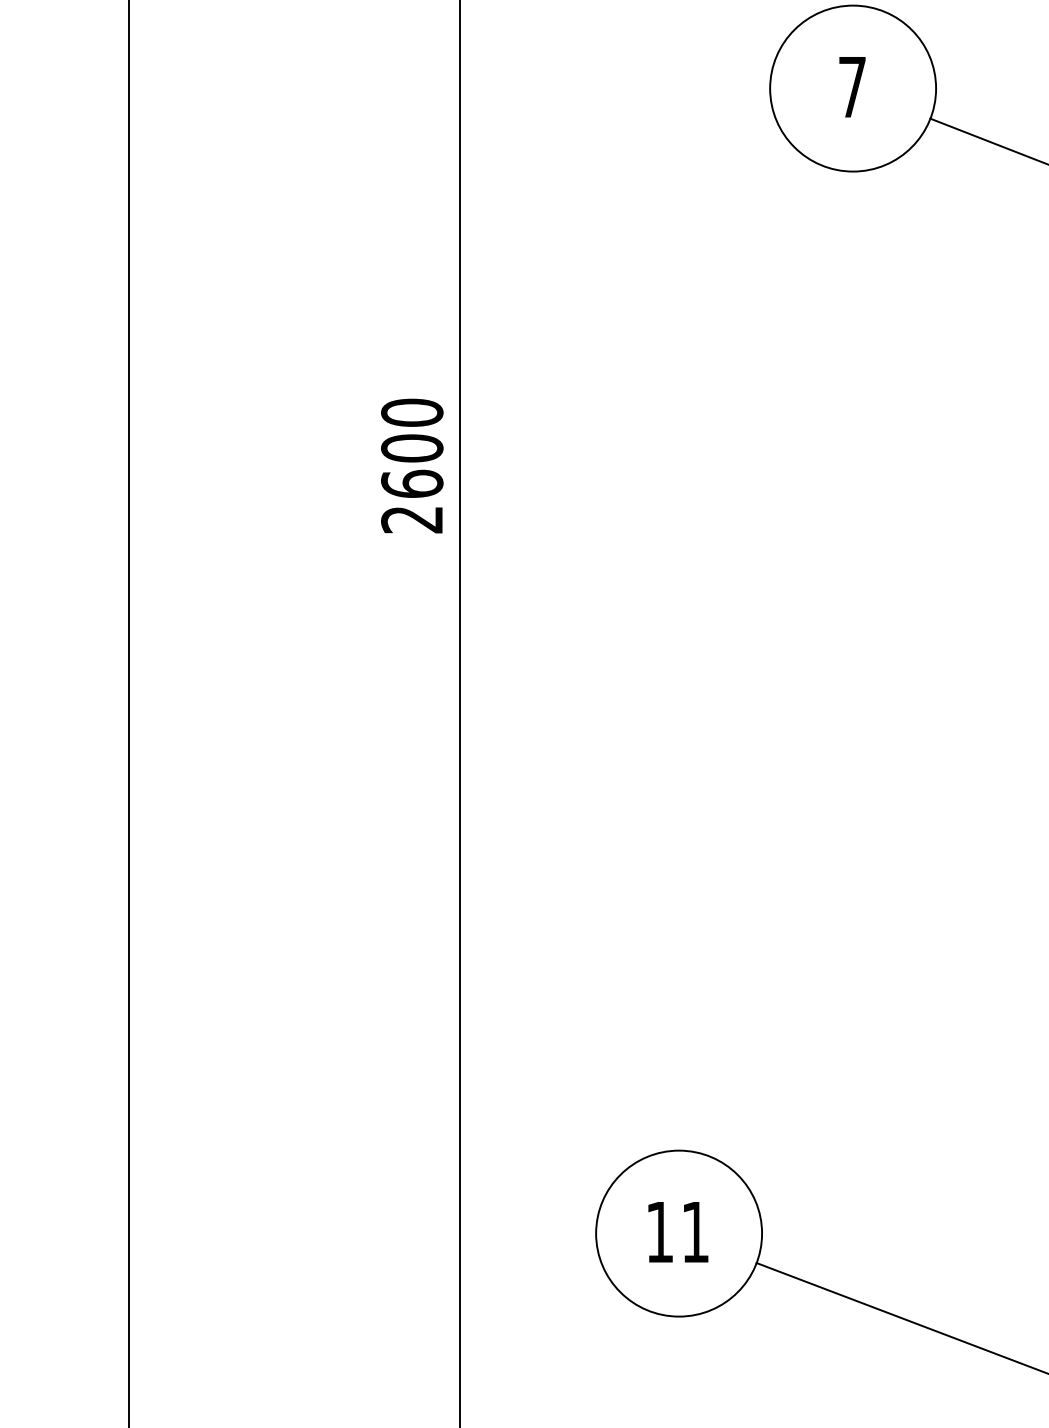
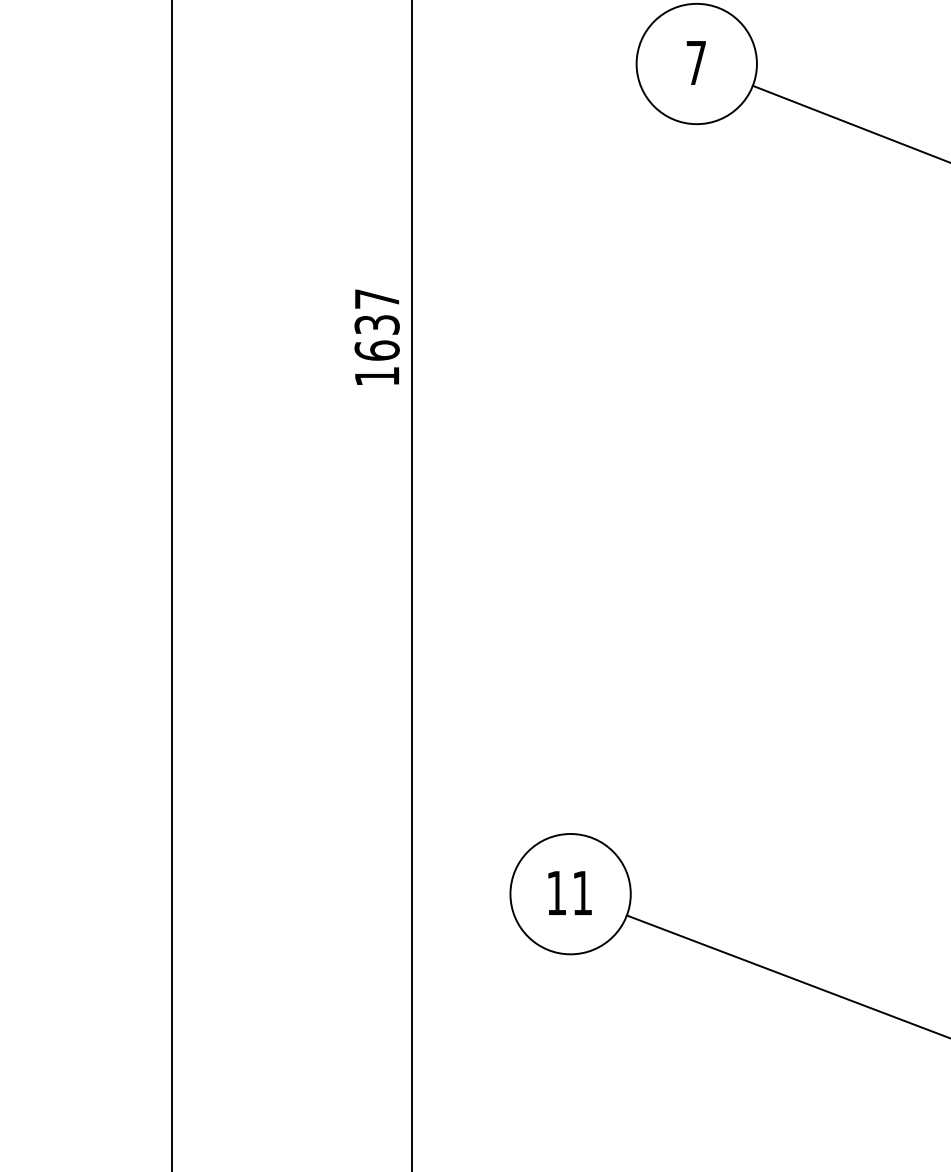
text: (411, 465) -> (376, 337), 2600 -> 1637

